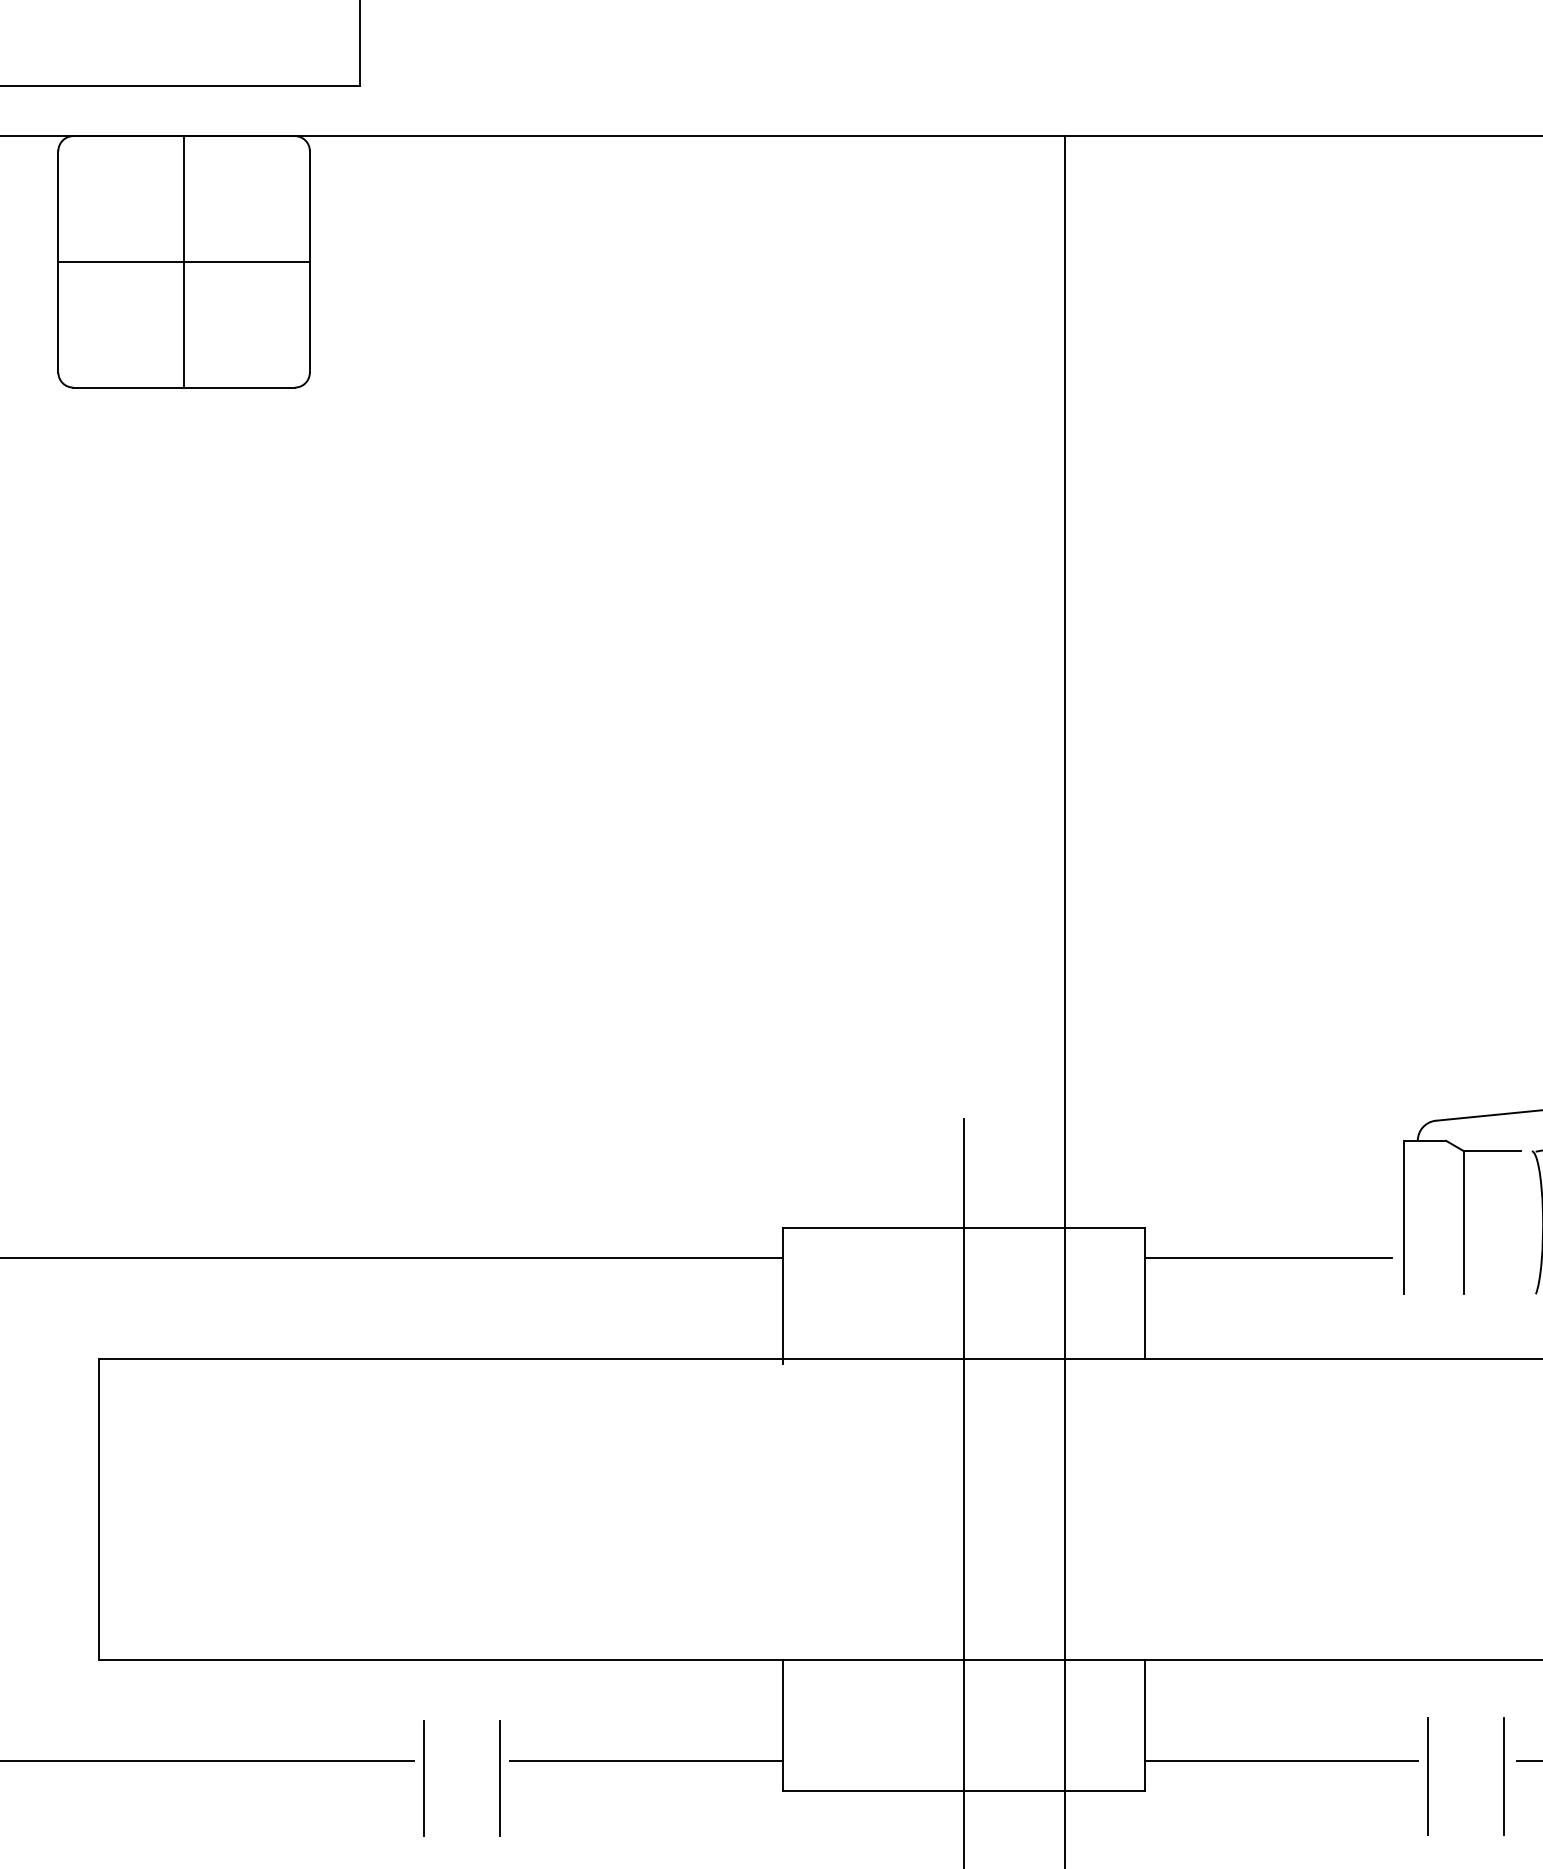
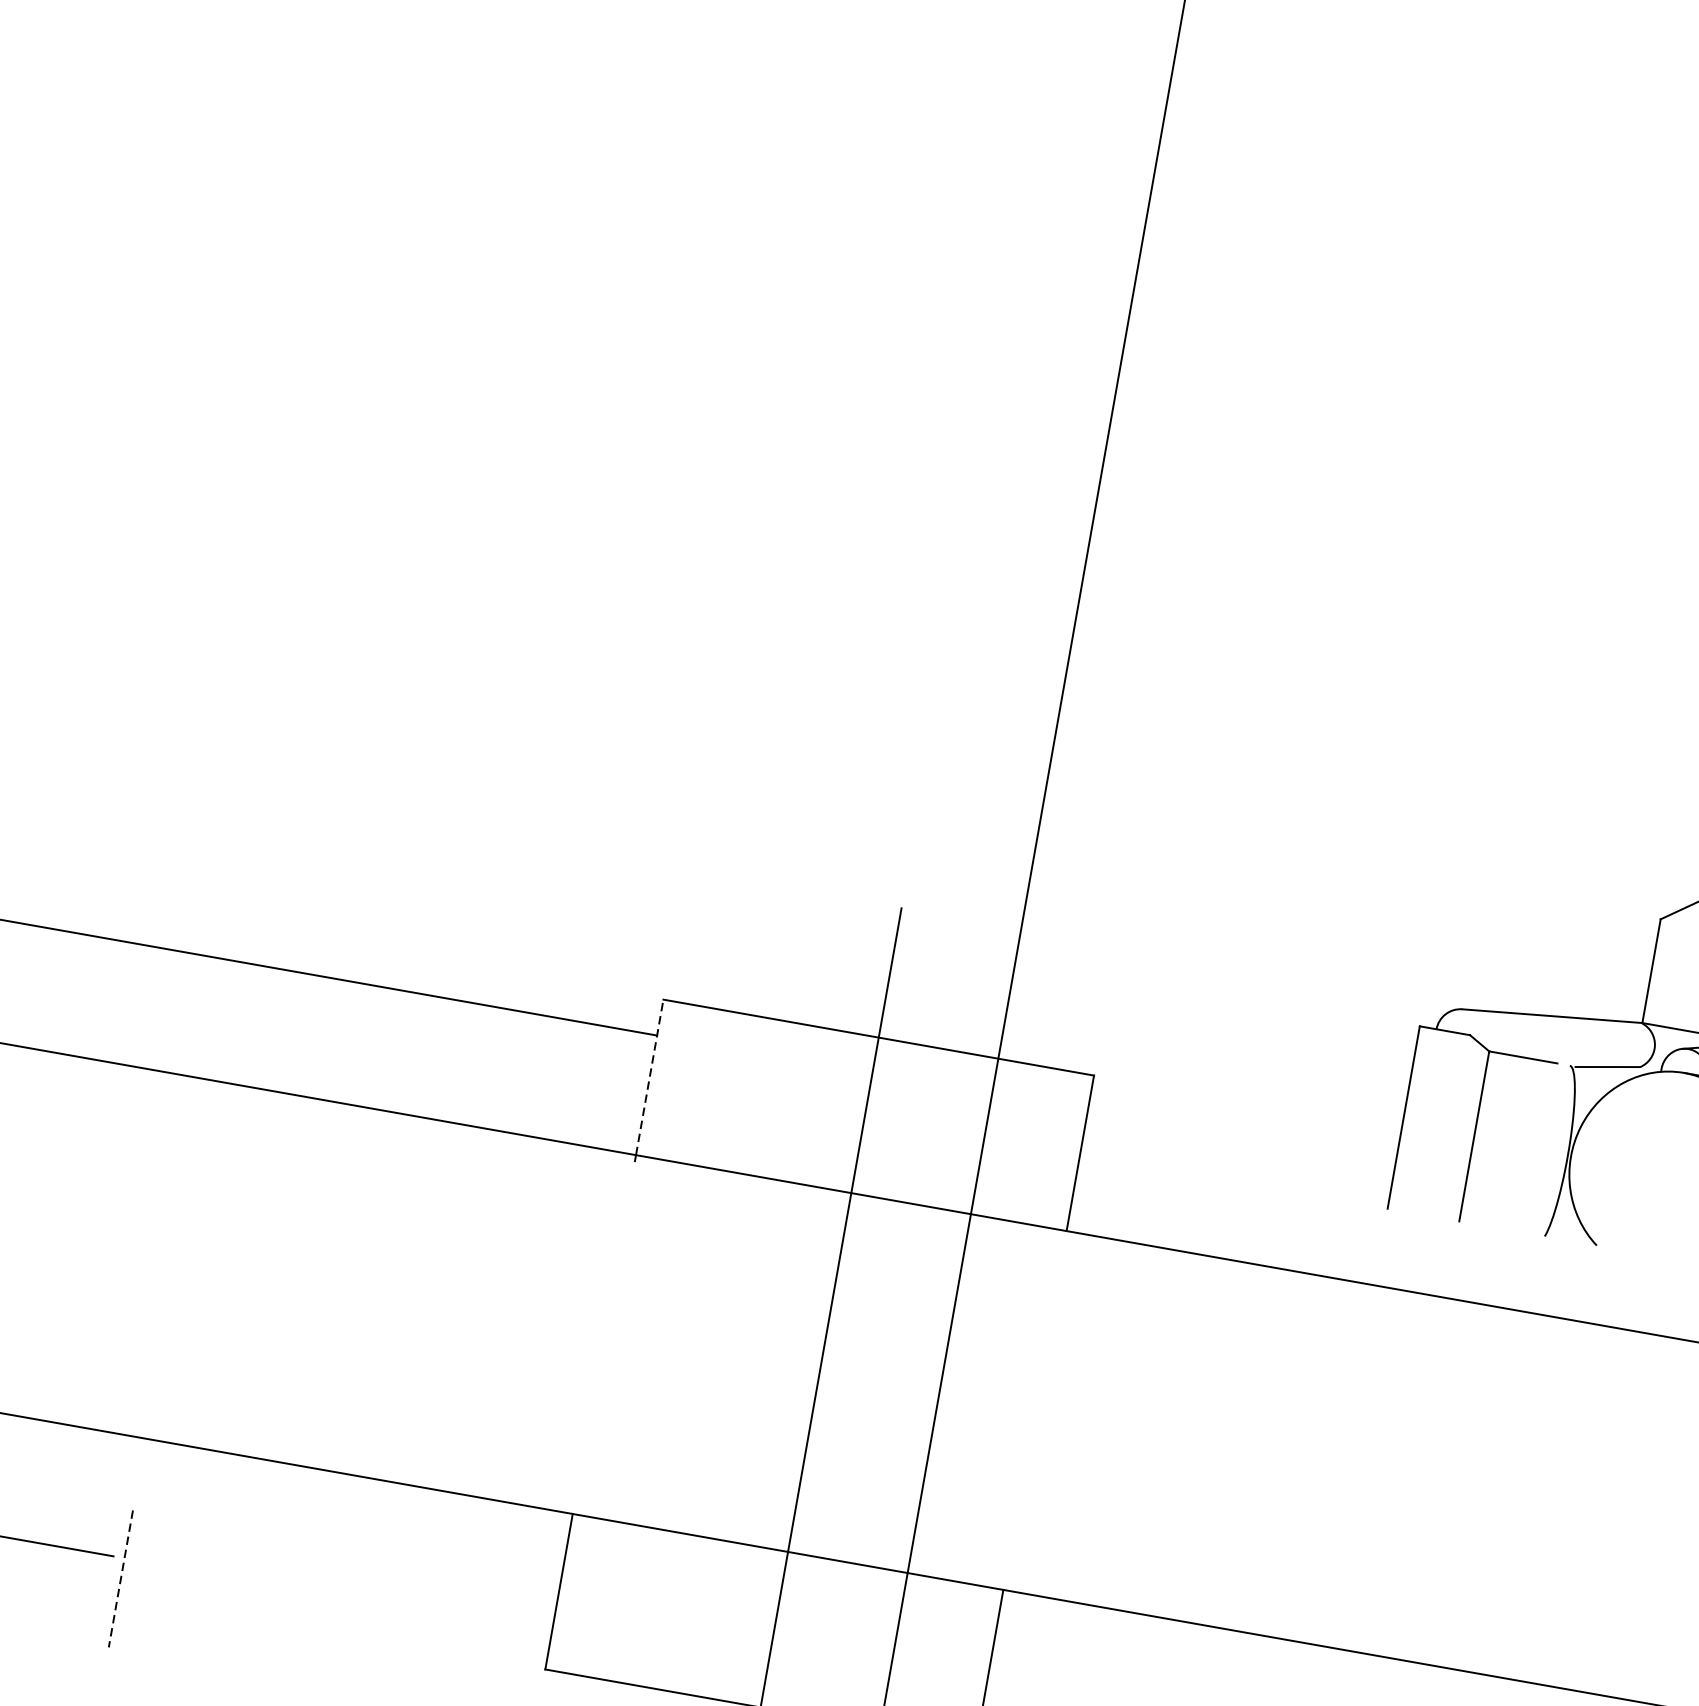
line: (1268, 1257) -> (1234, 1136), removed
line: (782, 1292) -> (649, 1076), solid -> dashed
line: (645, 1761) -> (388, 1605), removed
line: (423, 1778) -> (120, 1578), solid -> dashed
line: (500, 1778) -> (212, 1595), removed

